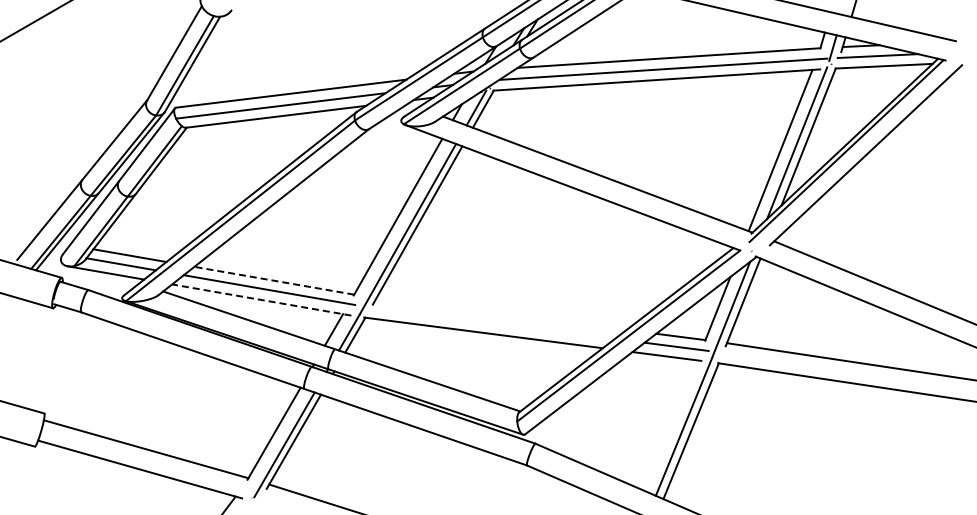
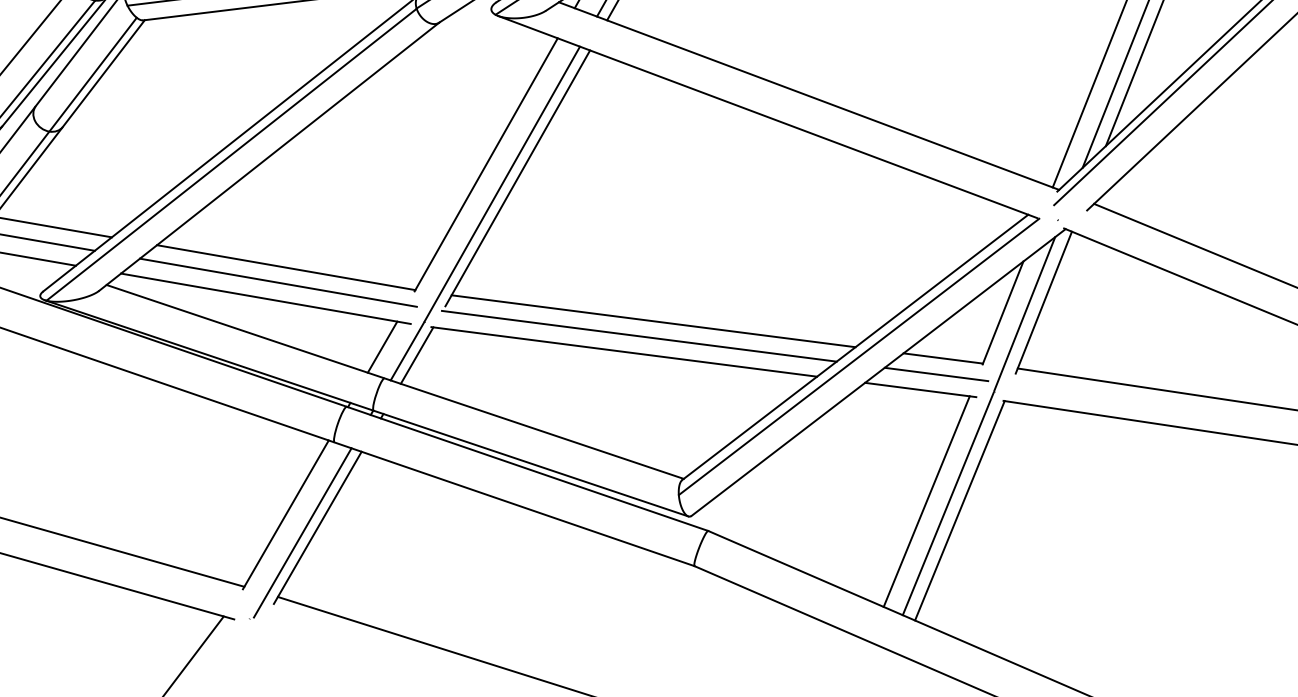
line: (273, 280) -> (284, 267), dashed -> solid
line: (261, 300) -> (265, 299), dashed -> solid
line: (501, 313) -> (653, 320), added
line: (492, 322) -> (638, 335), added
line: (670, 425) -> (926, 501), added

